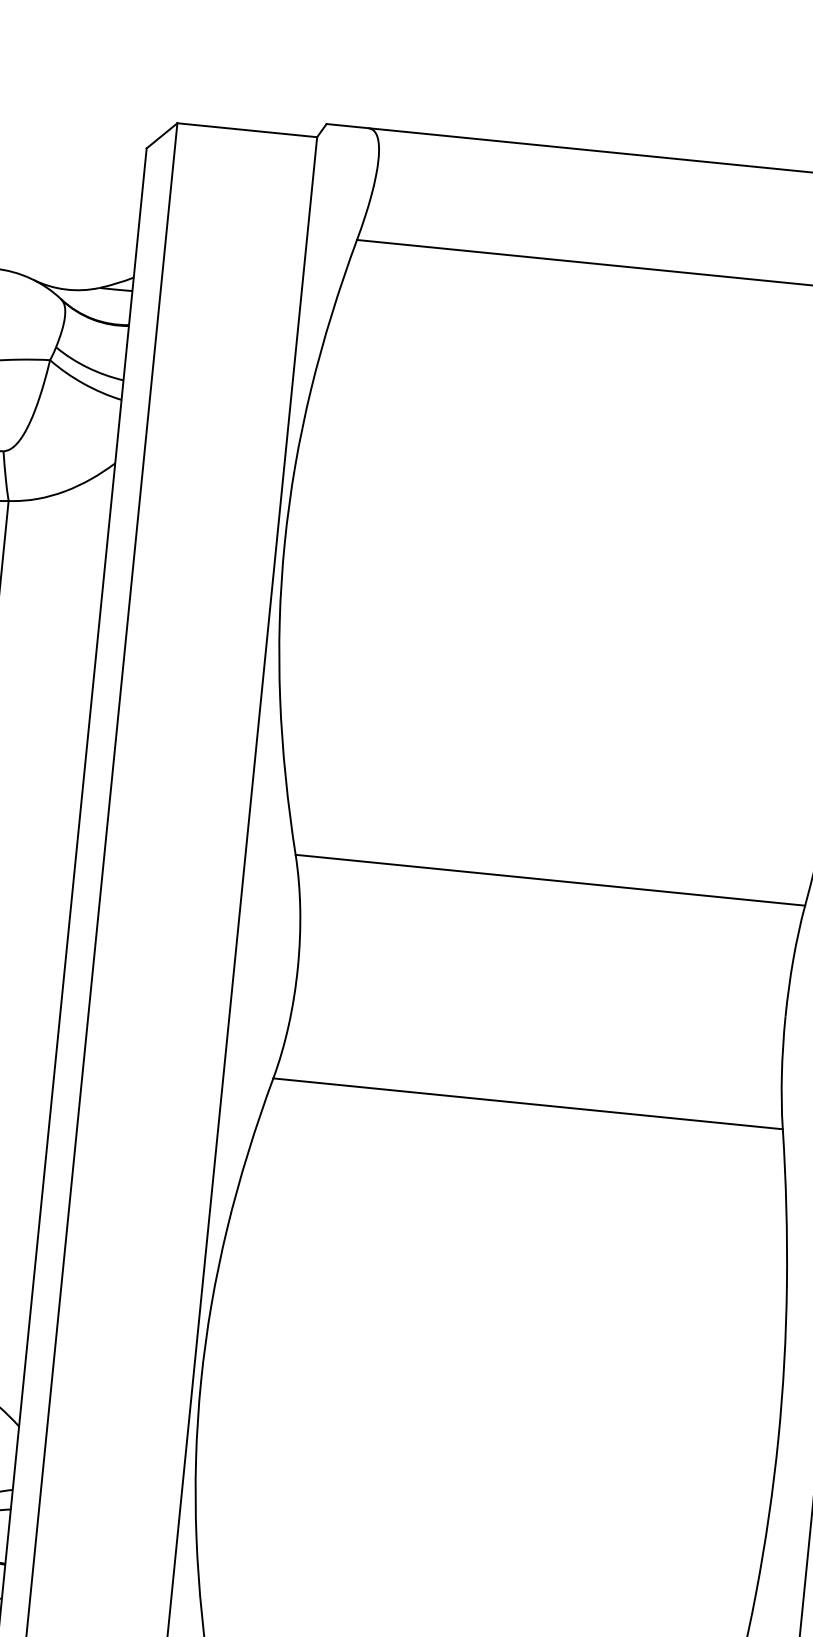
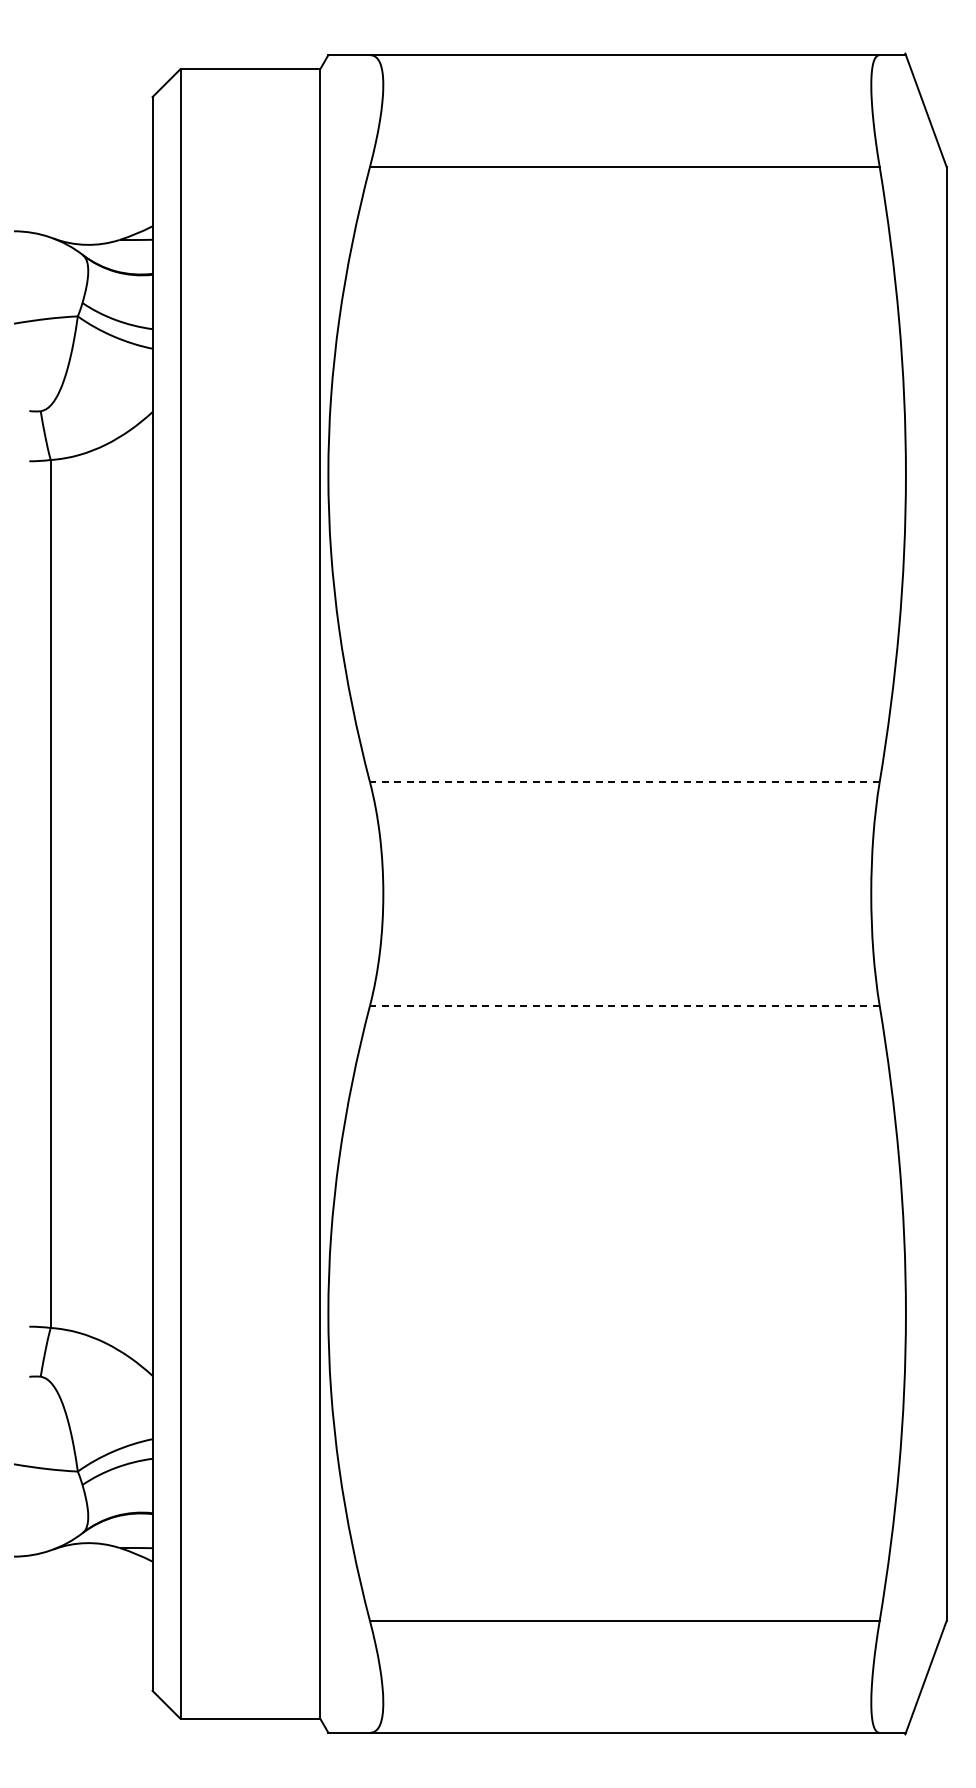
line: (550, 880) -> (624, 782), solid -> dashed
line: (527, 1103) -> (624, 1005), solid -> dashed

